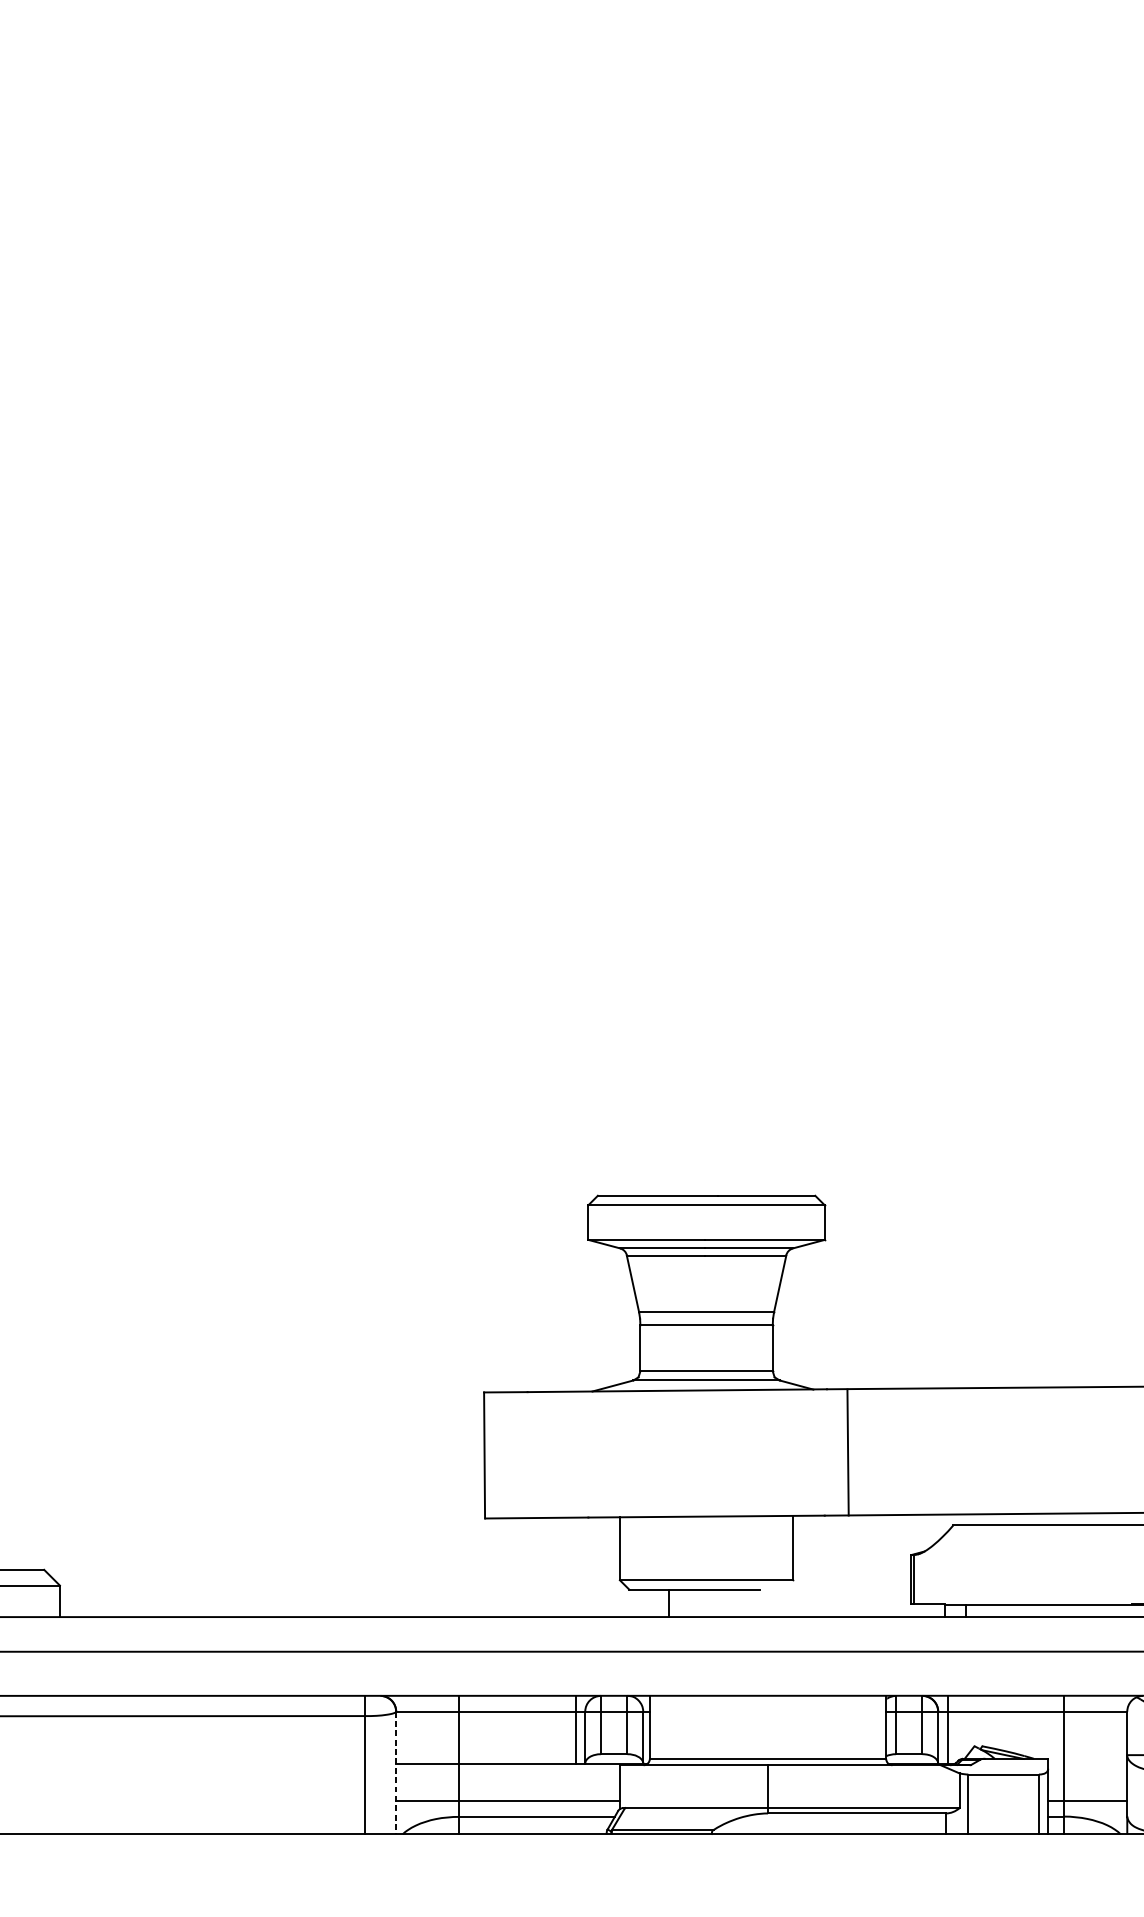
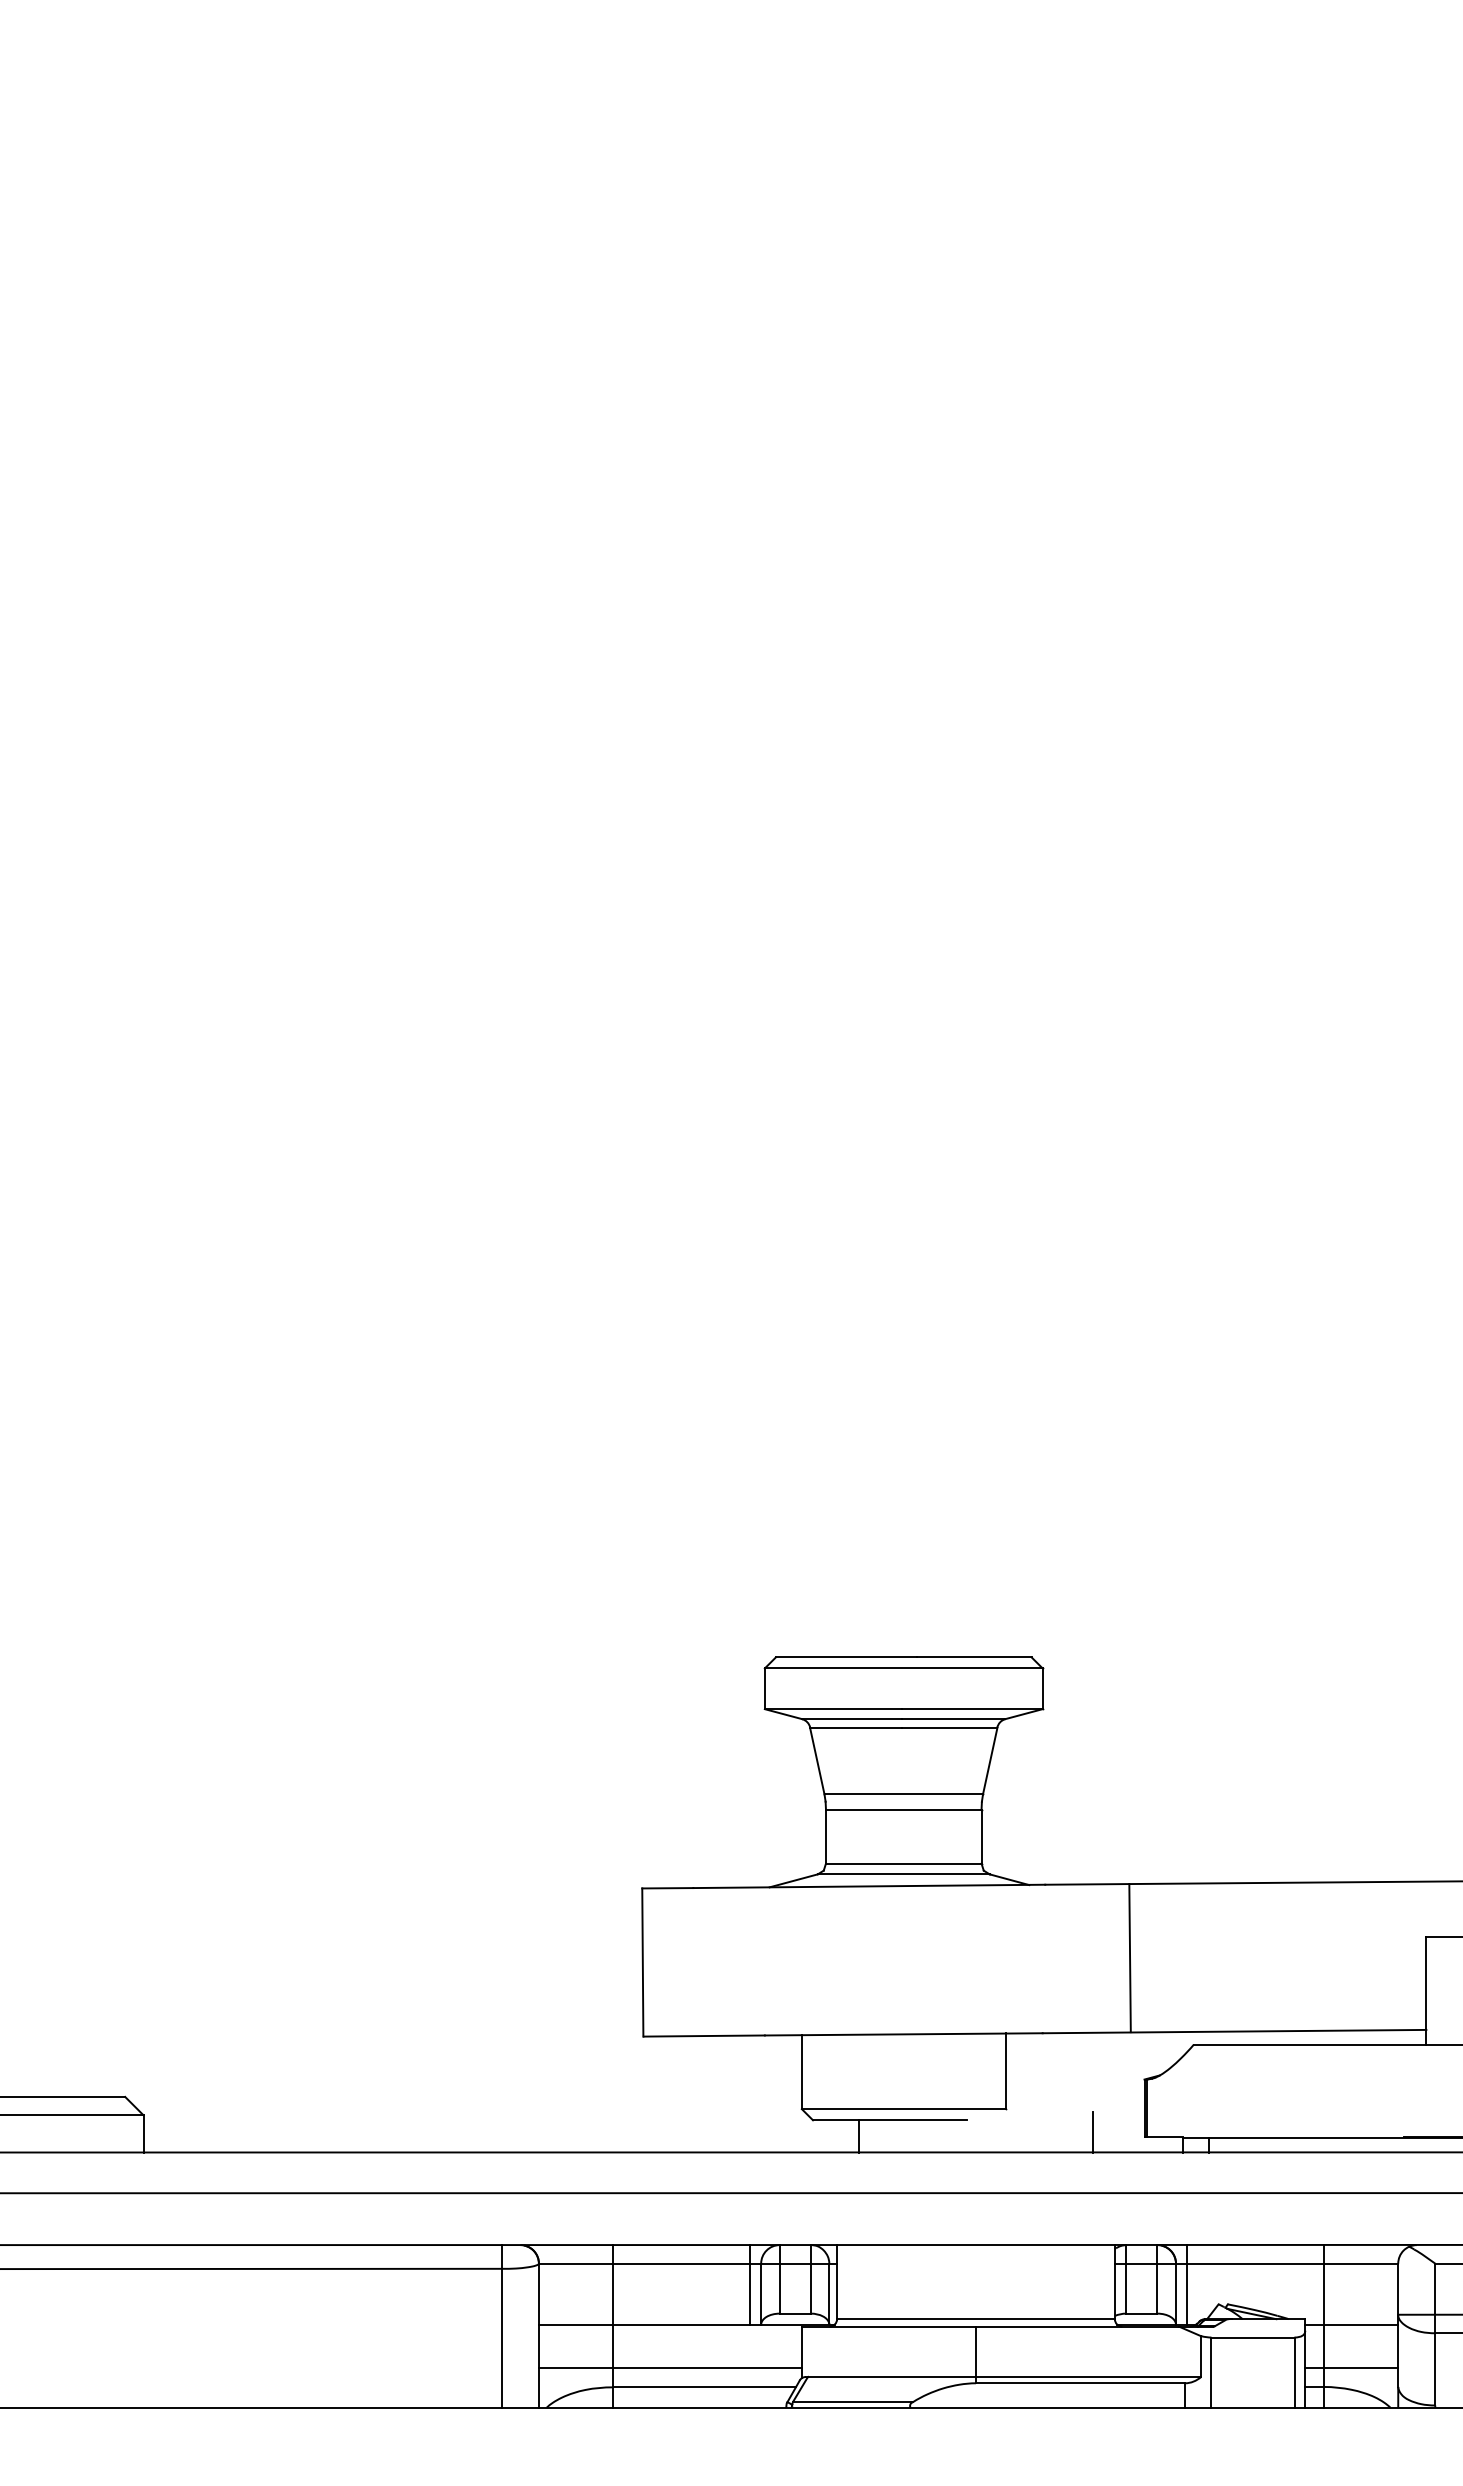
line: (847, 1452) -> (1129, 1957), moved
line: (867, 1599) -> (1092, 2131), added
line: (1087, 1763) -> (1351, 2324), added
line: (395, 1773) -> (538, 2336), dashed -> solid

